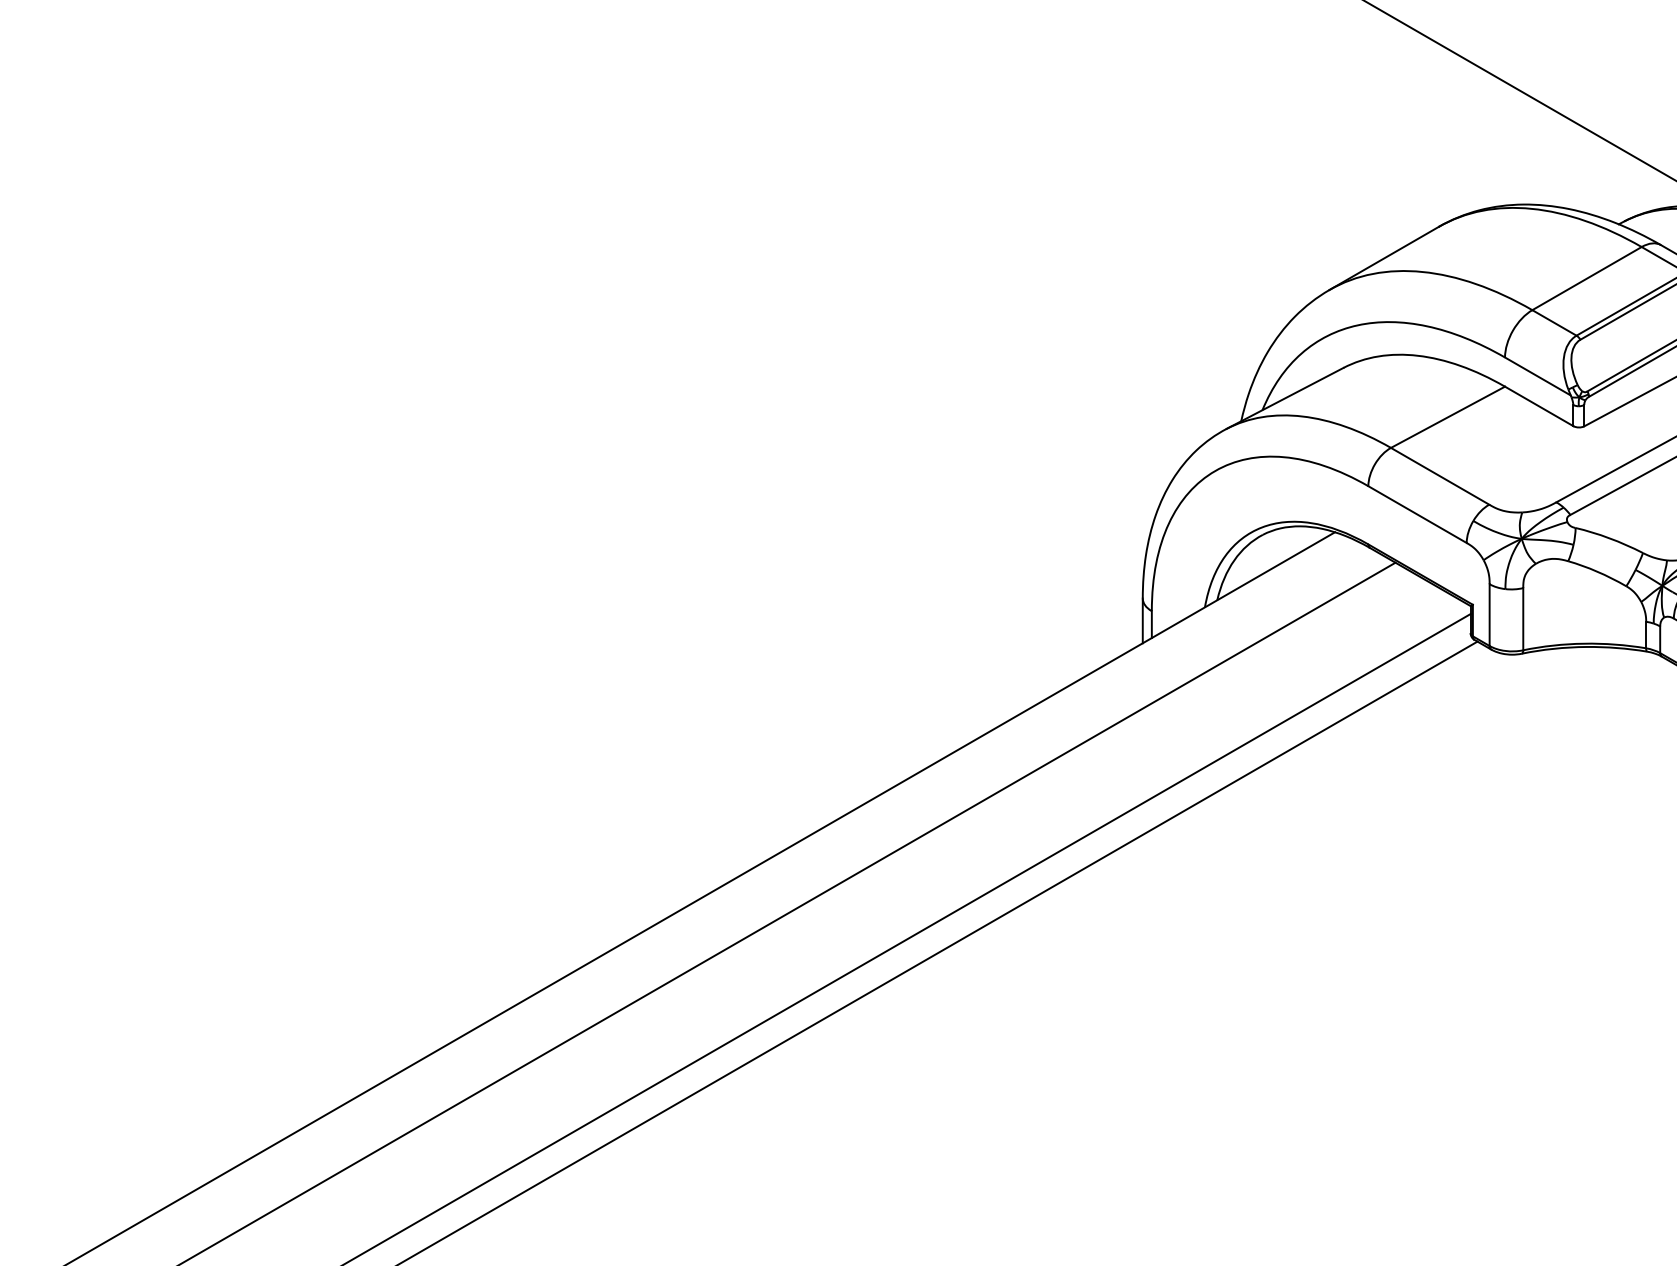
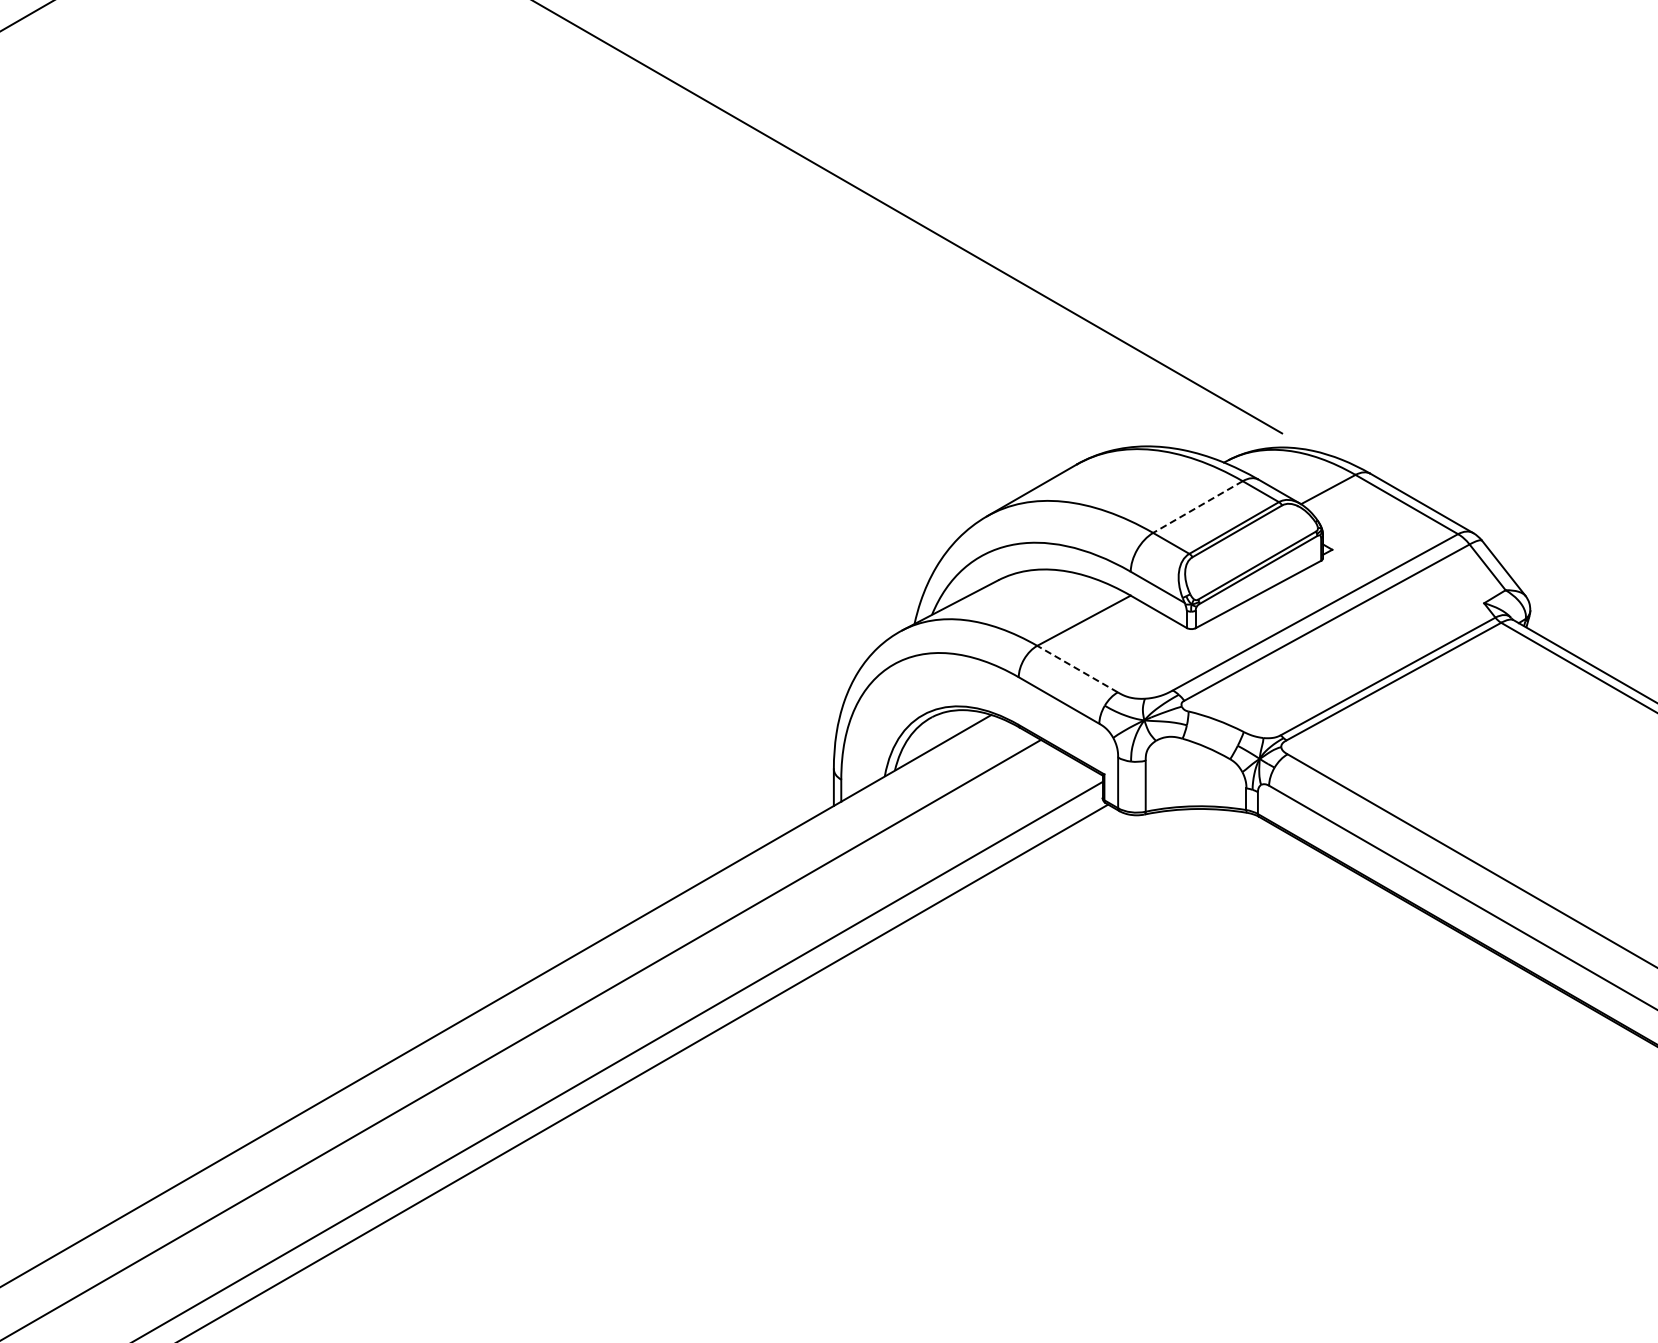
line: (1586, 279) -> (1197, 507), solid -> dashed
line: (1440, 476) -> (1077, 669), solid -> dashed

